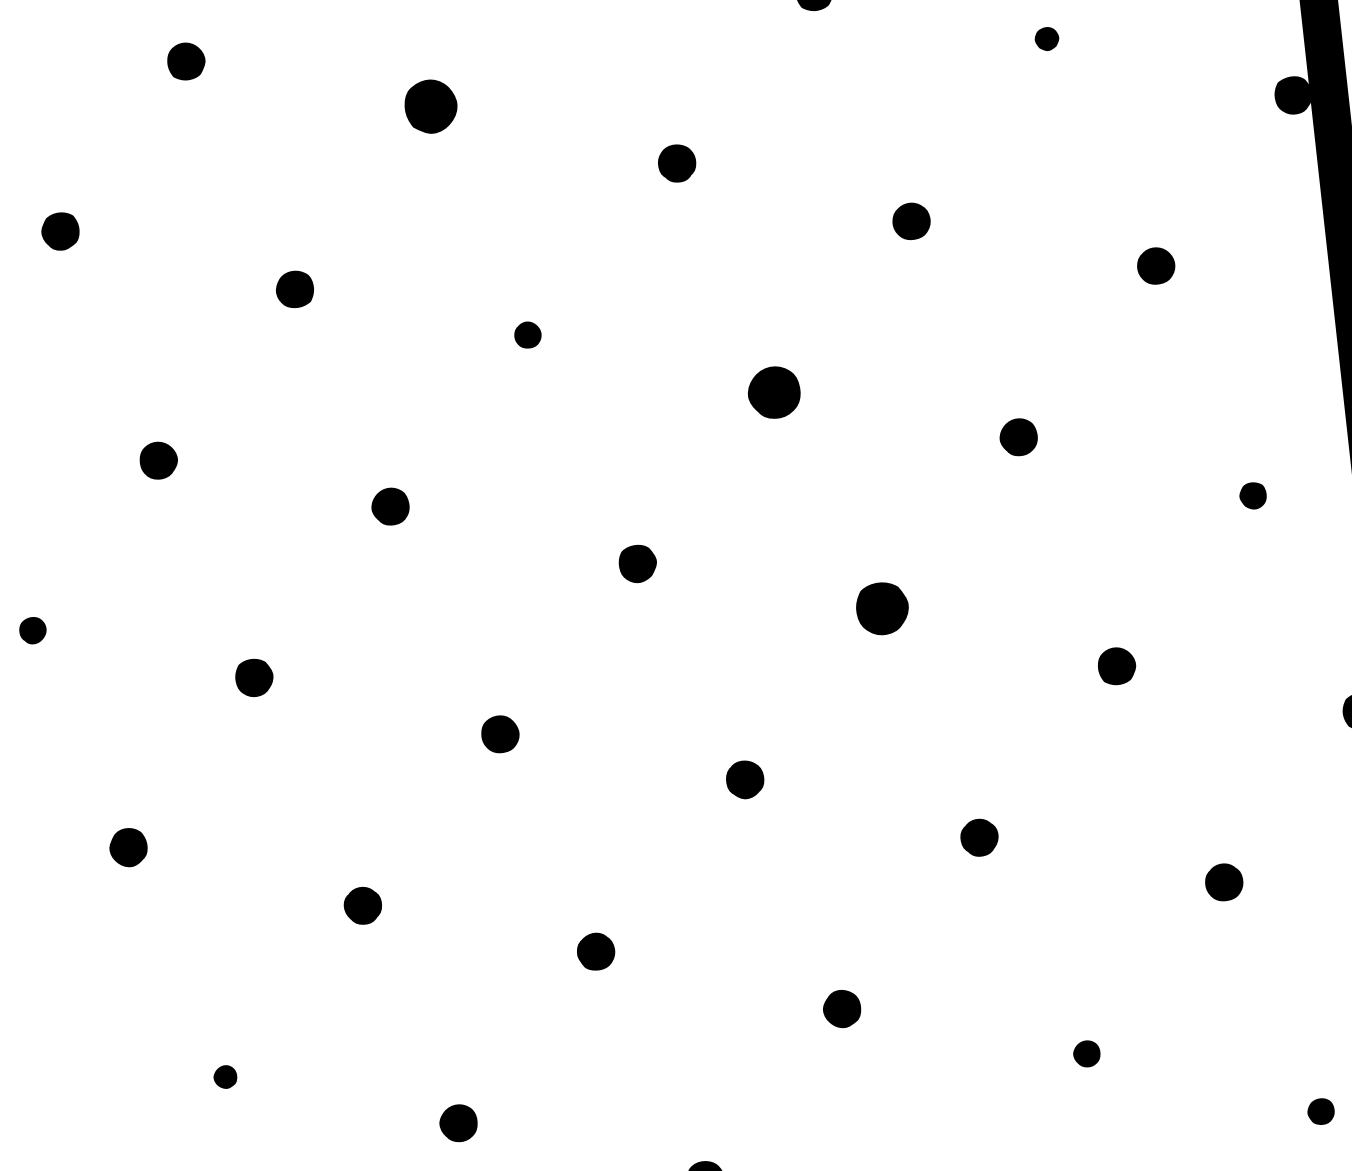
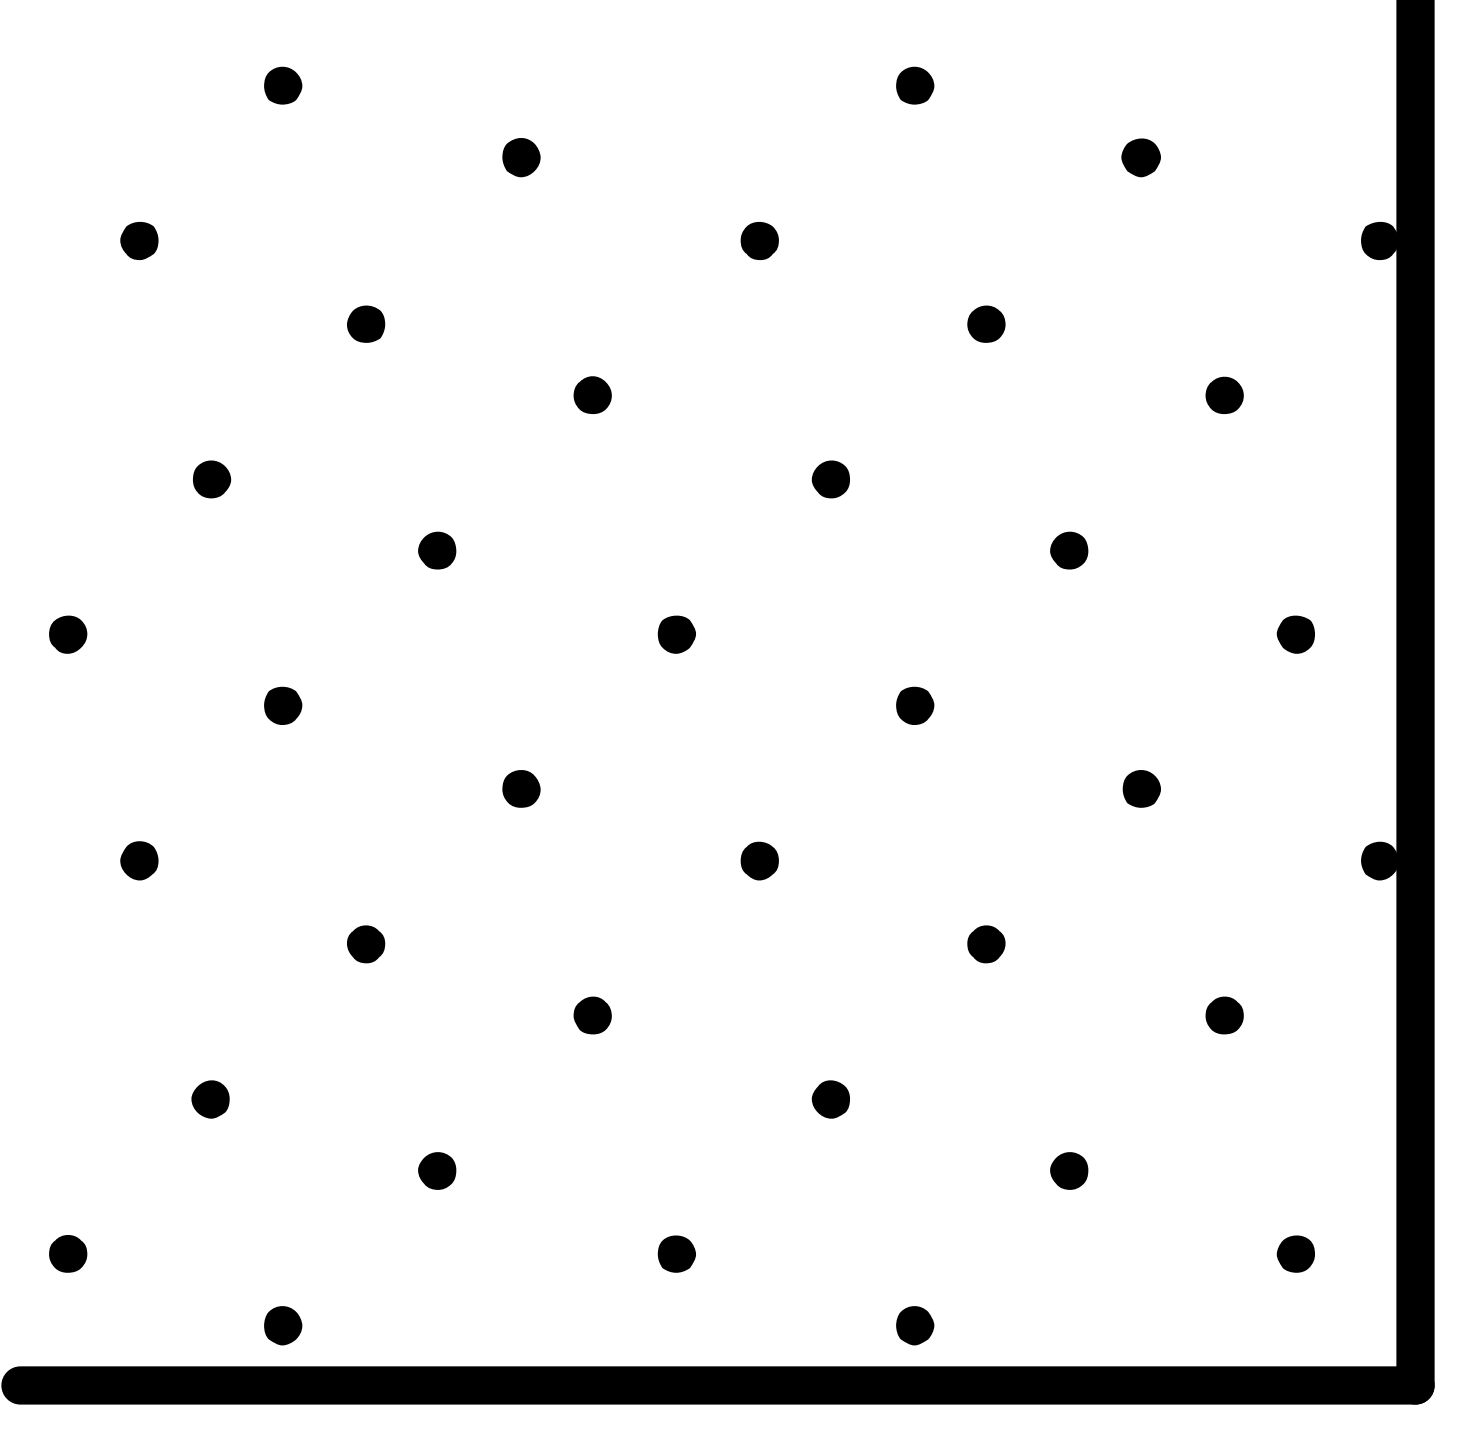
part: (1046, 38) -> (1140, 157), size x1.67
part: (431, 106) -> (521, 157), size x0.71
part: (527, 334) -> (592, 394), size x1.43
part: (773, 392) -> (830, 479), size x0.71
part: (1252, 495) -> (1295, 634), size x1.43
part: (882, 608) -> (915, 705), size x0.71
part: (33, 630) -> (68, 634), size x1.43
part: (1086, 1053) -> (1069, 1170), size x1.43
part: (225, 1077) -> (210, 1099), size x1.67
part: (1320, 1111) -> (1295, 1253), size x1.43

